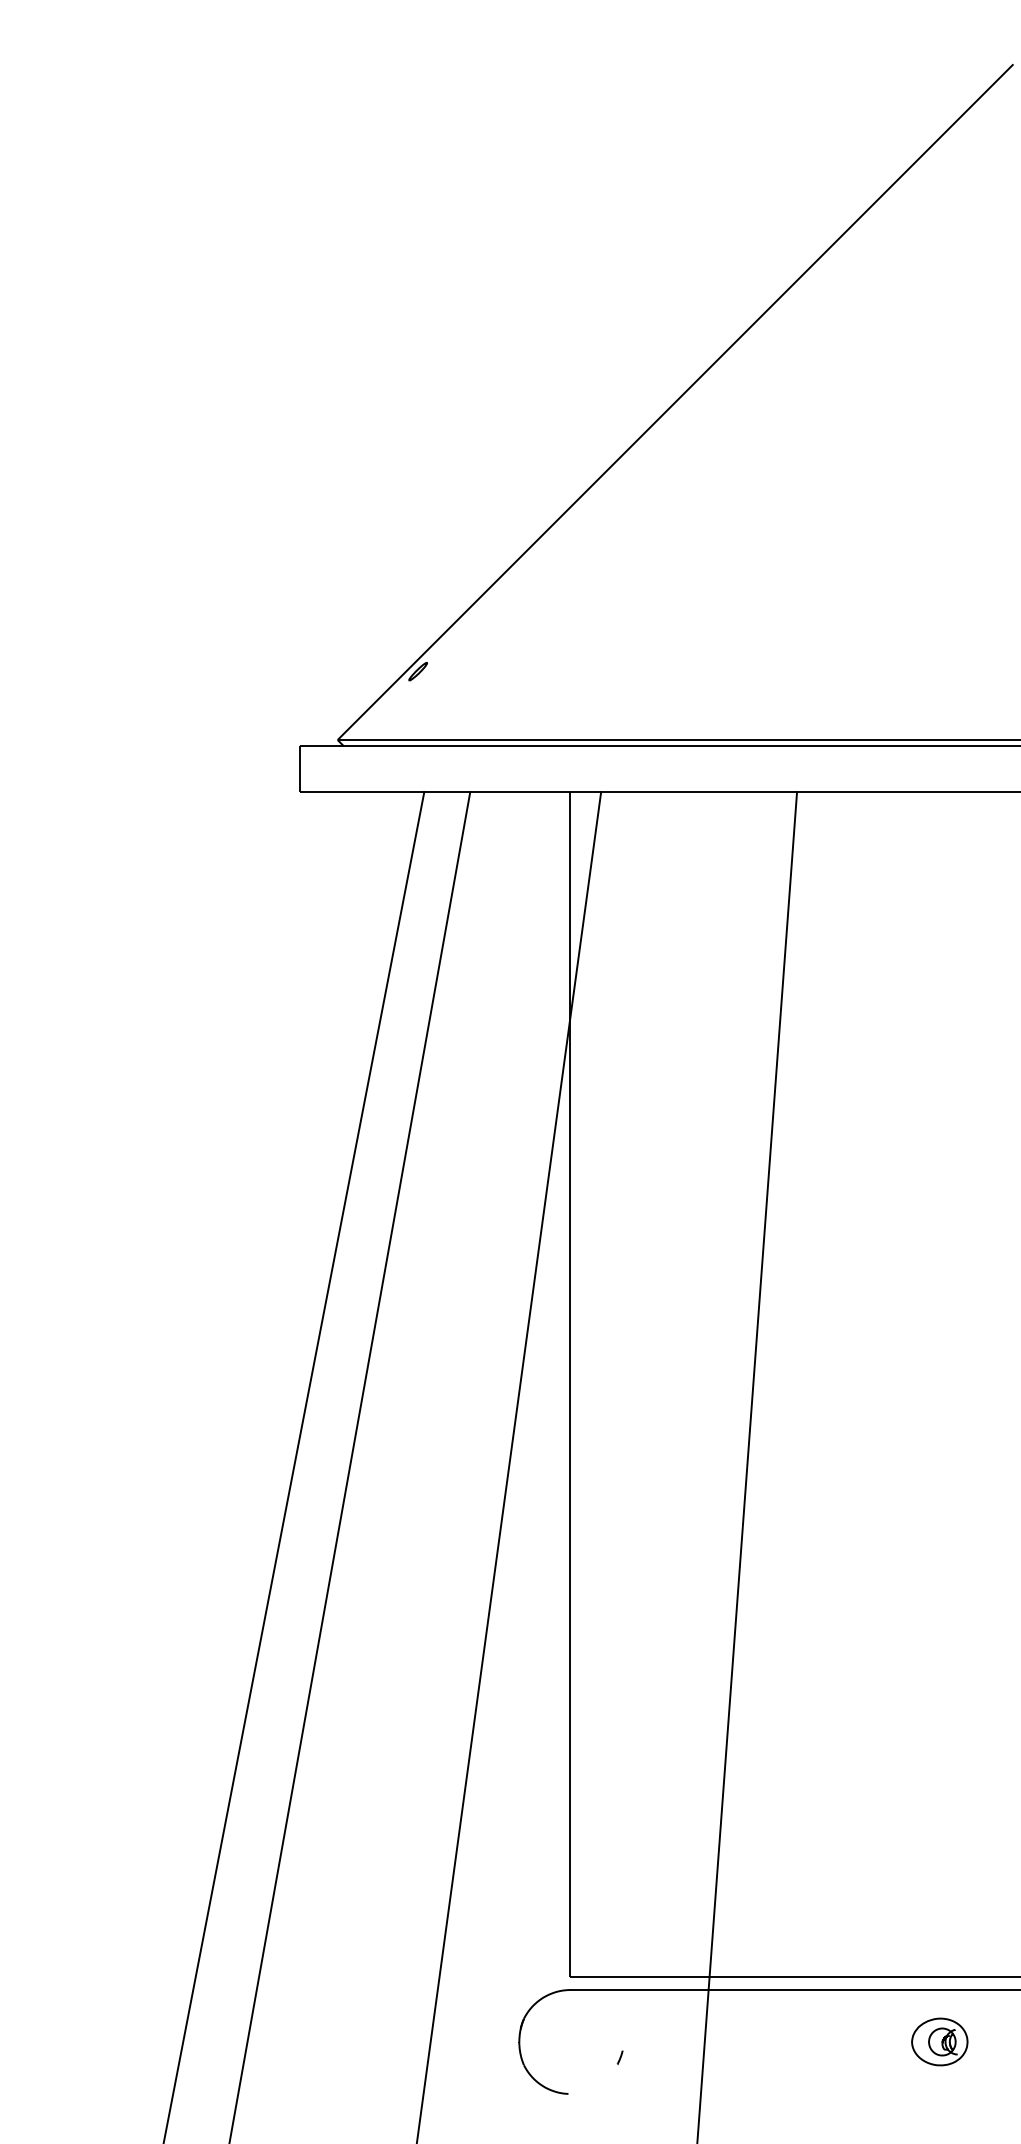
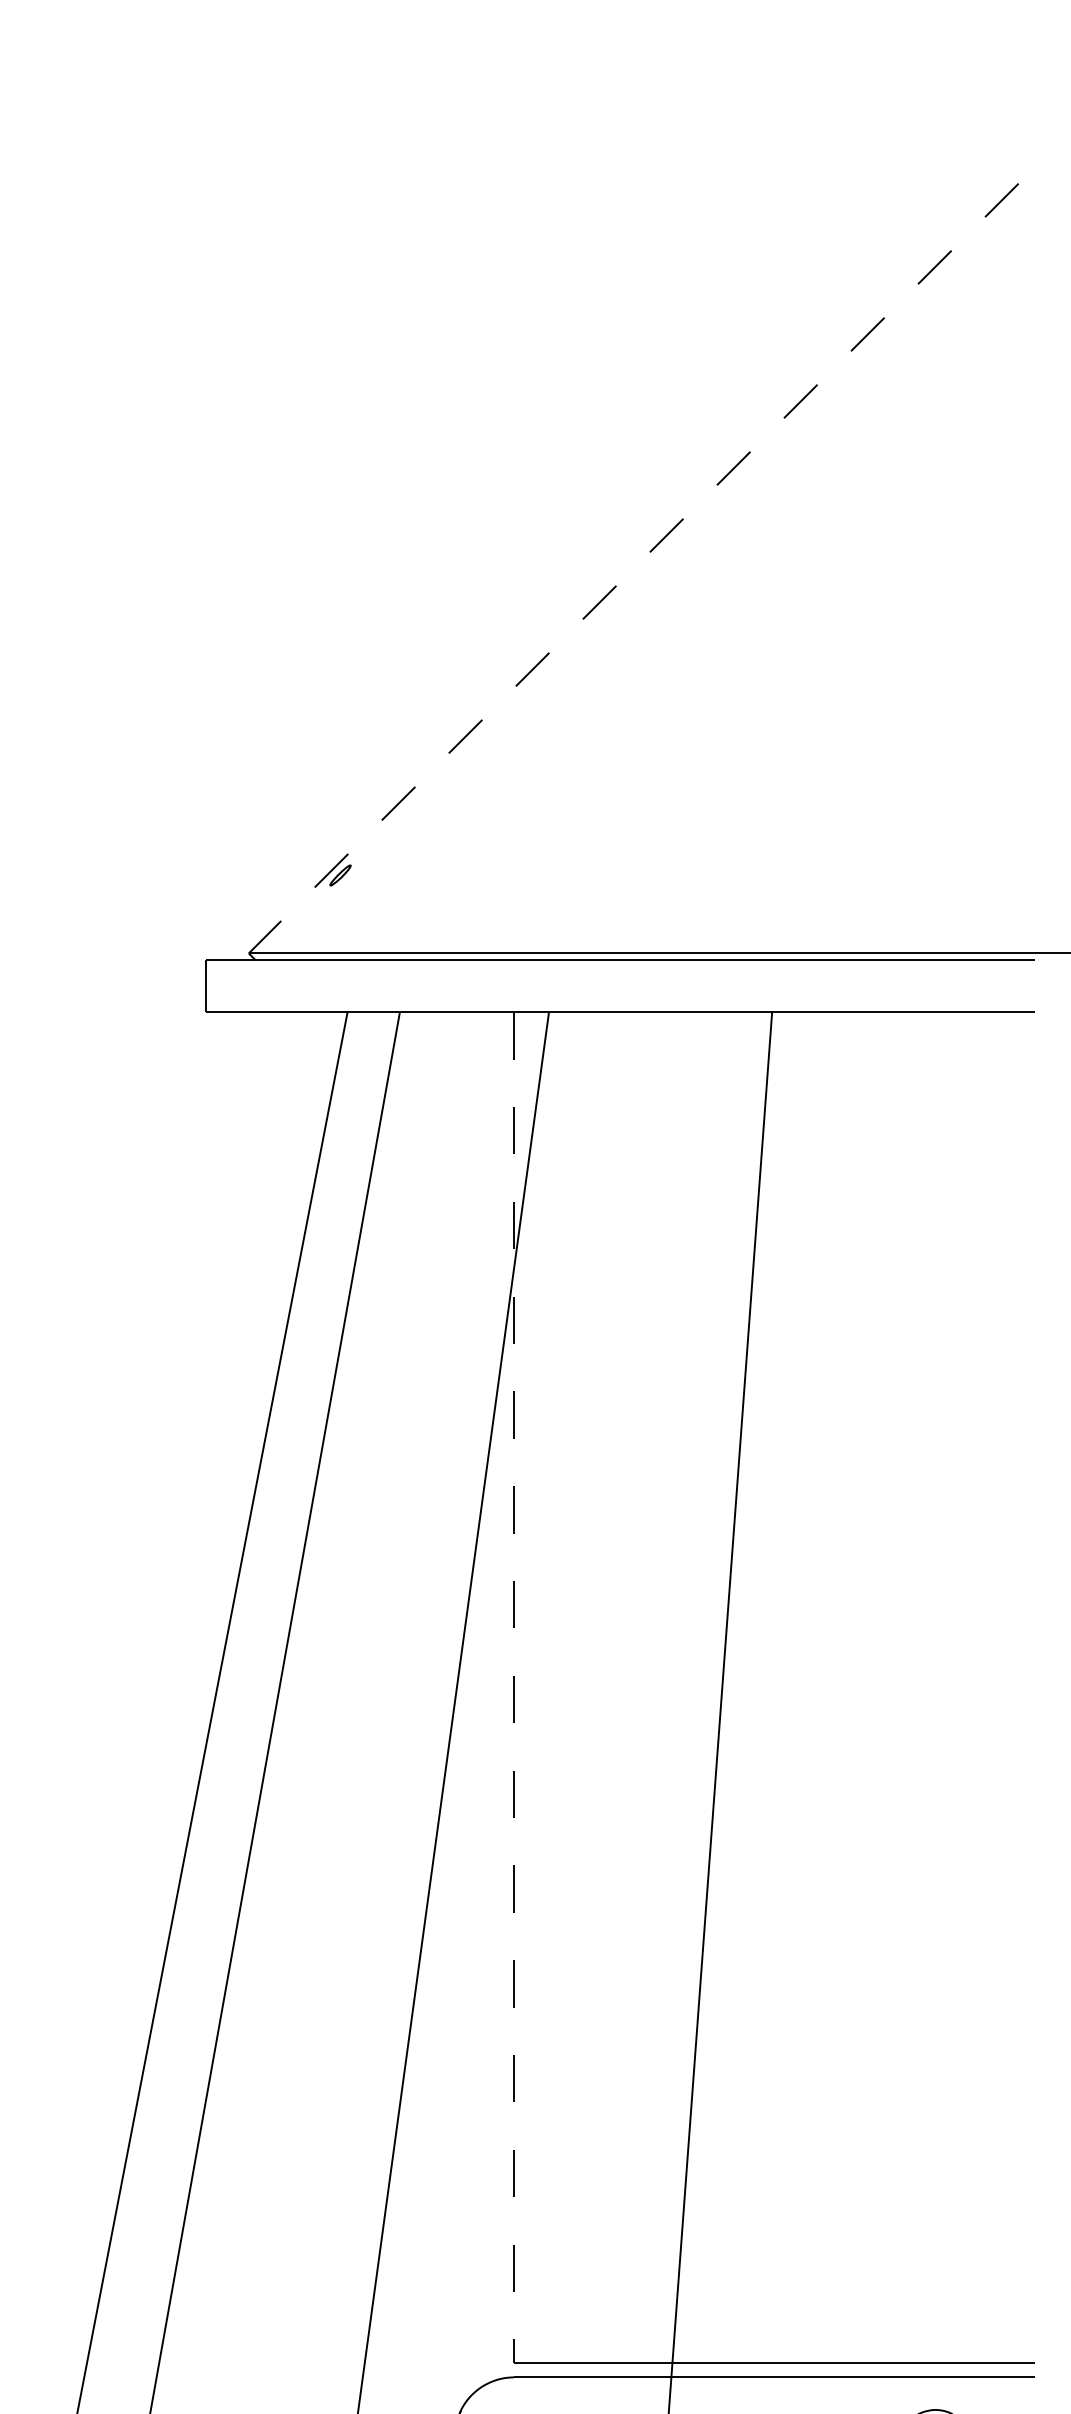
line: (675, 402) -> (633, 568), solid -> dashed
line: (570, 1384) -> (514, 1687), solid -> dashed

